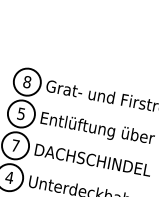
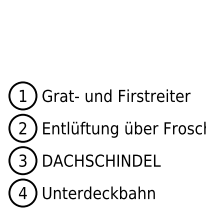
text: (26, 81) -> (22, 95), 8 -> 1
text: (20, 114) -> (22, 128), 5 -> 2
text: (15, 145) -> (22, 160), 7 -> 3

